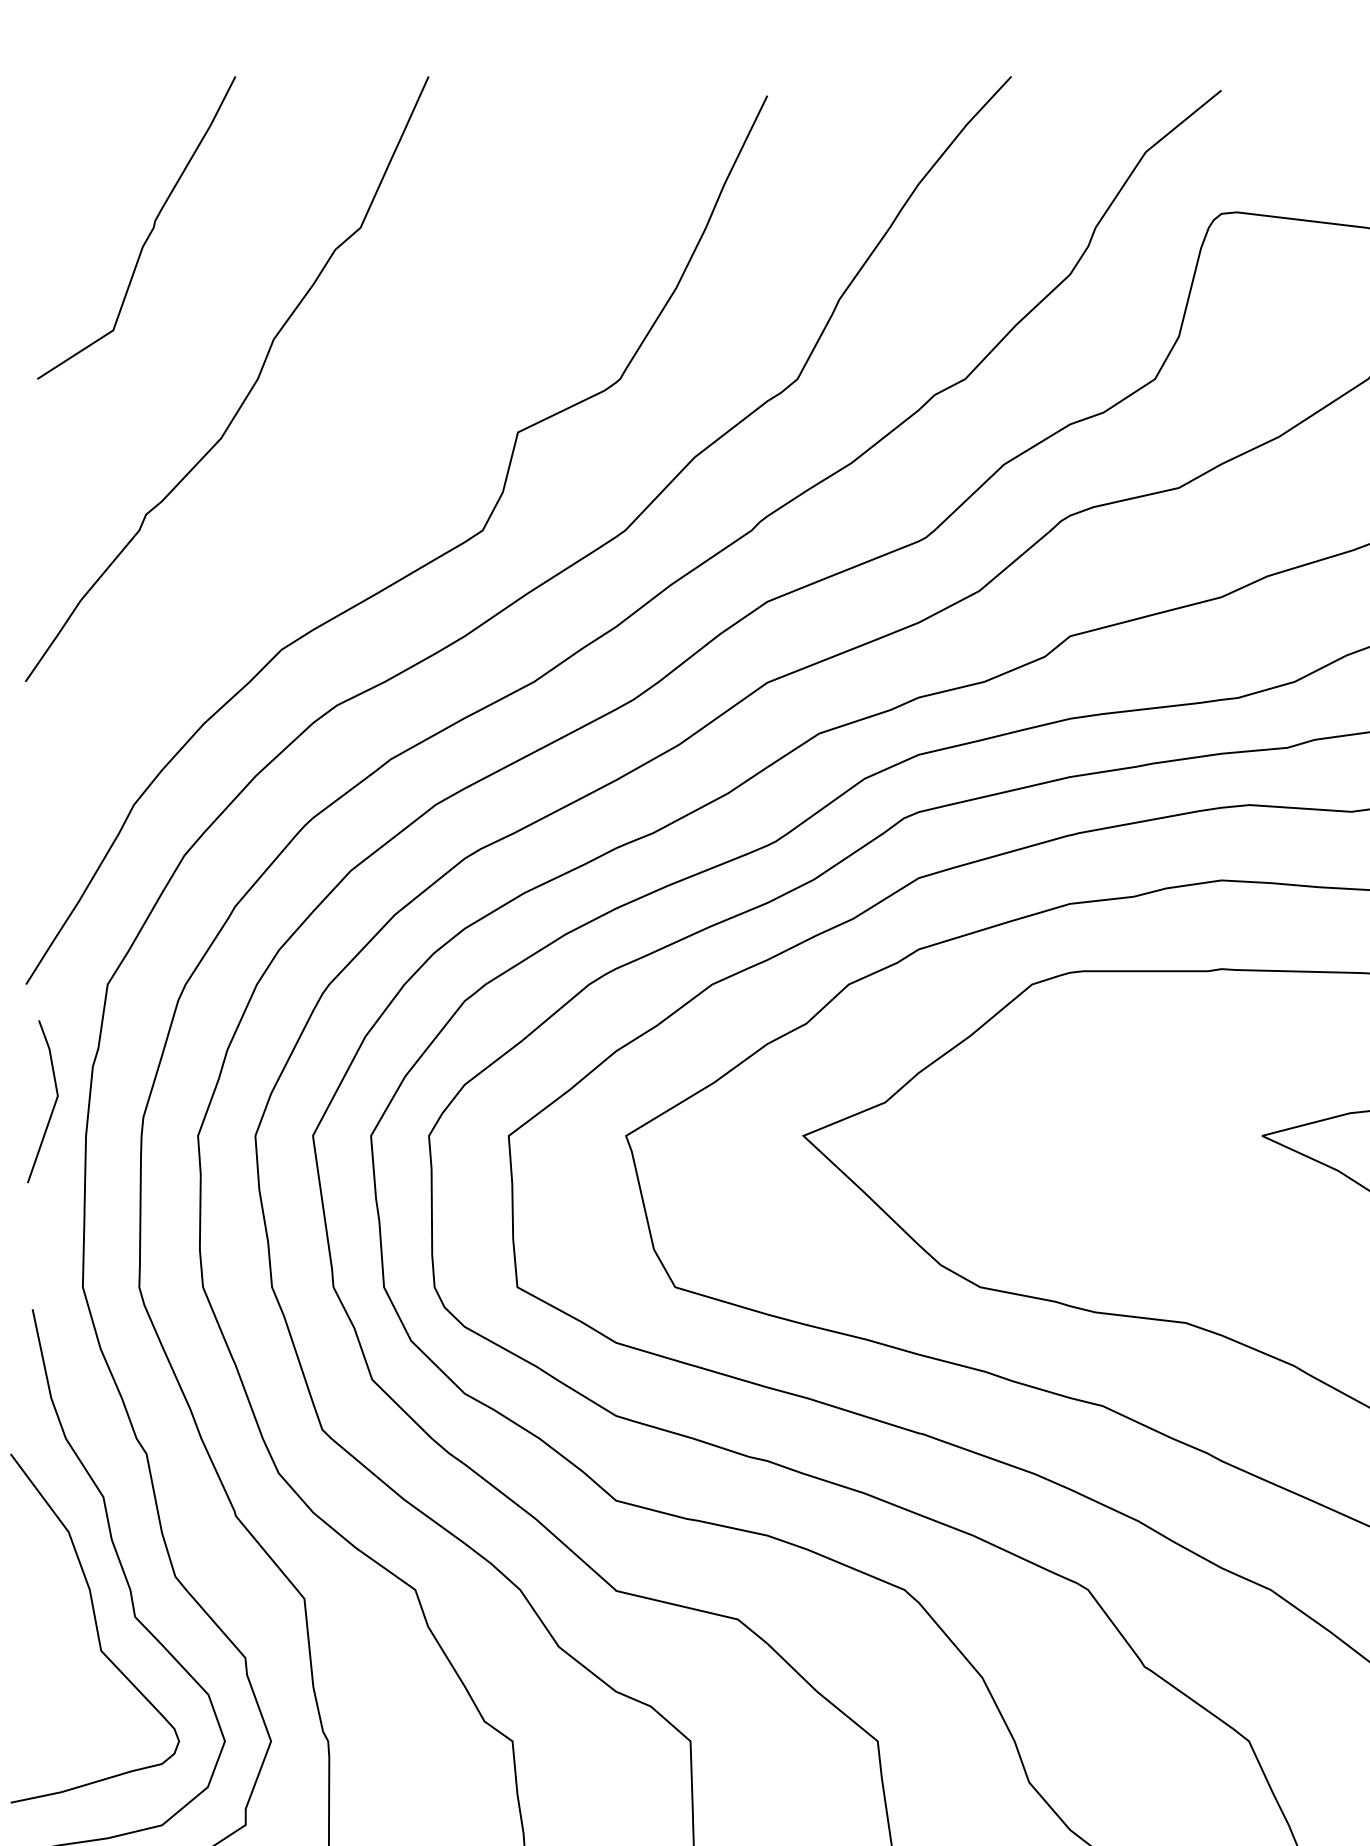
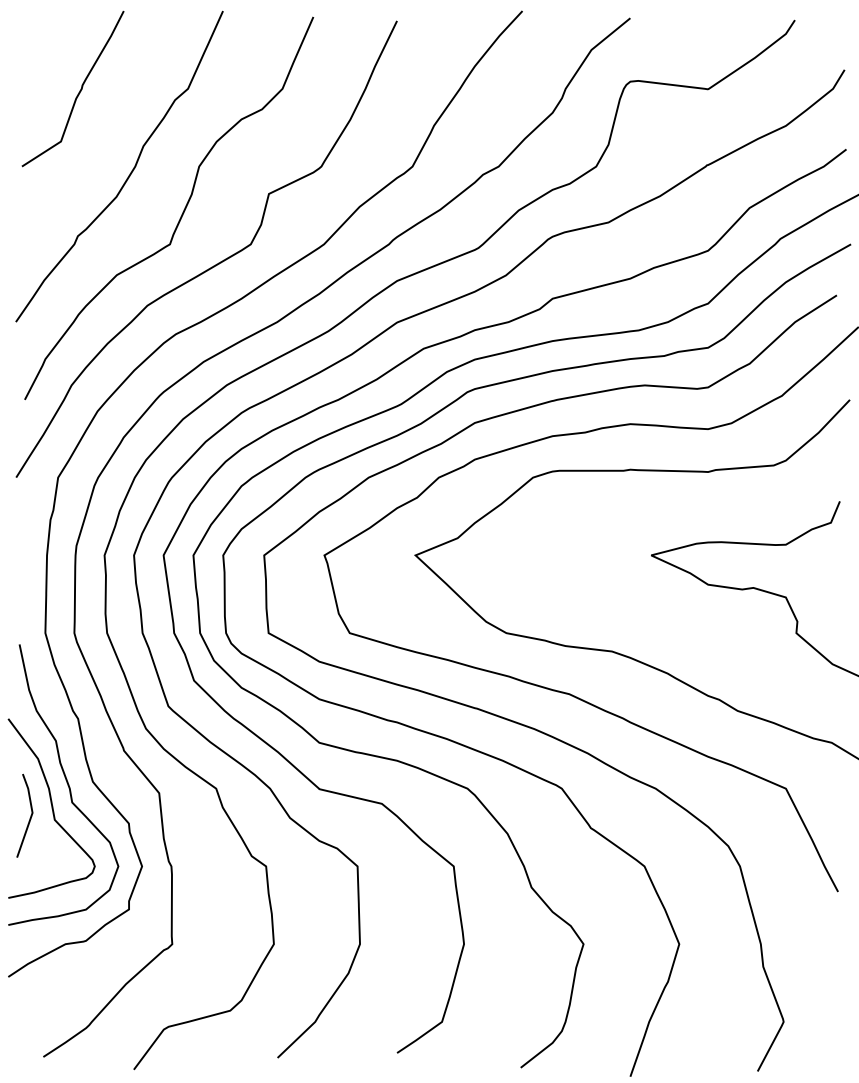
curve: (347, 472) -> (181, 214), added
line: (51, 1106) -> (29, 818), moved

